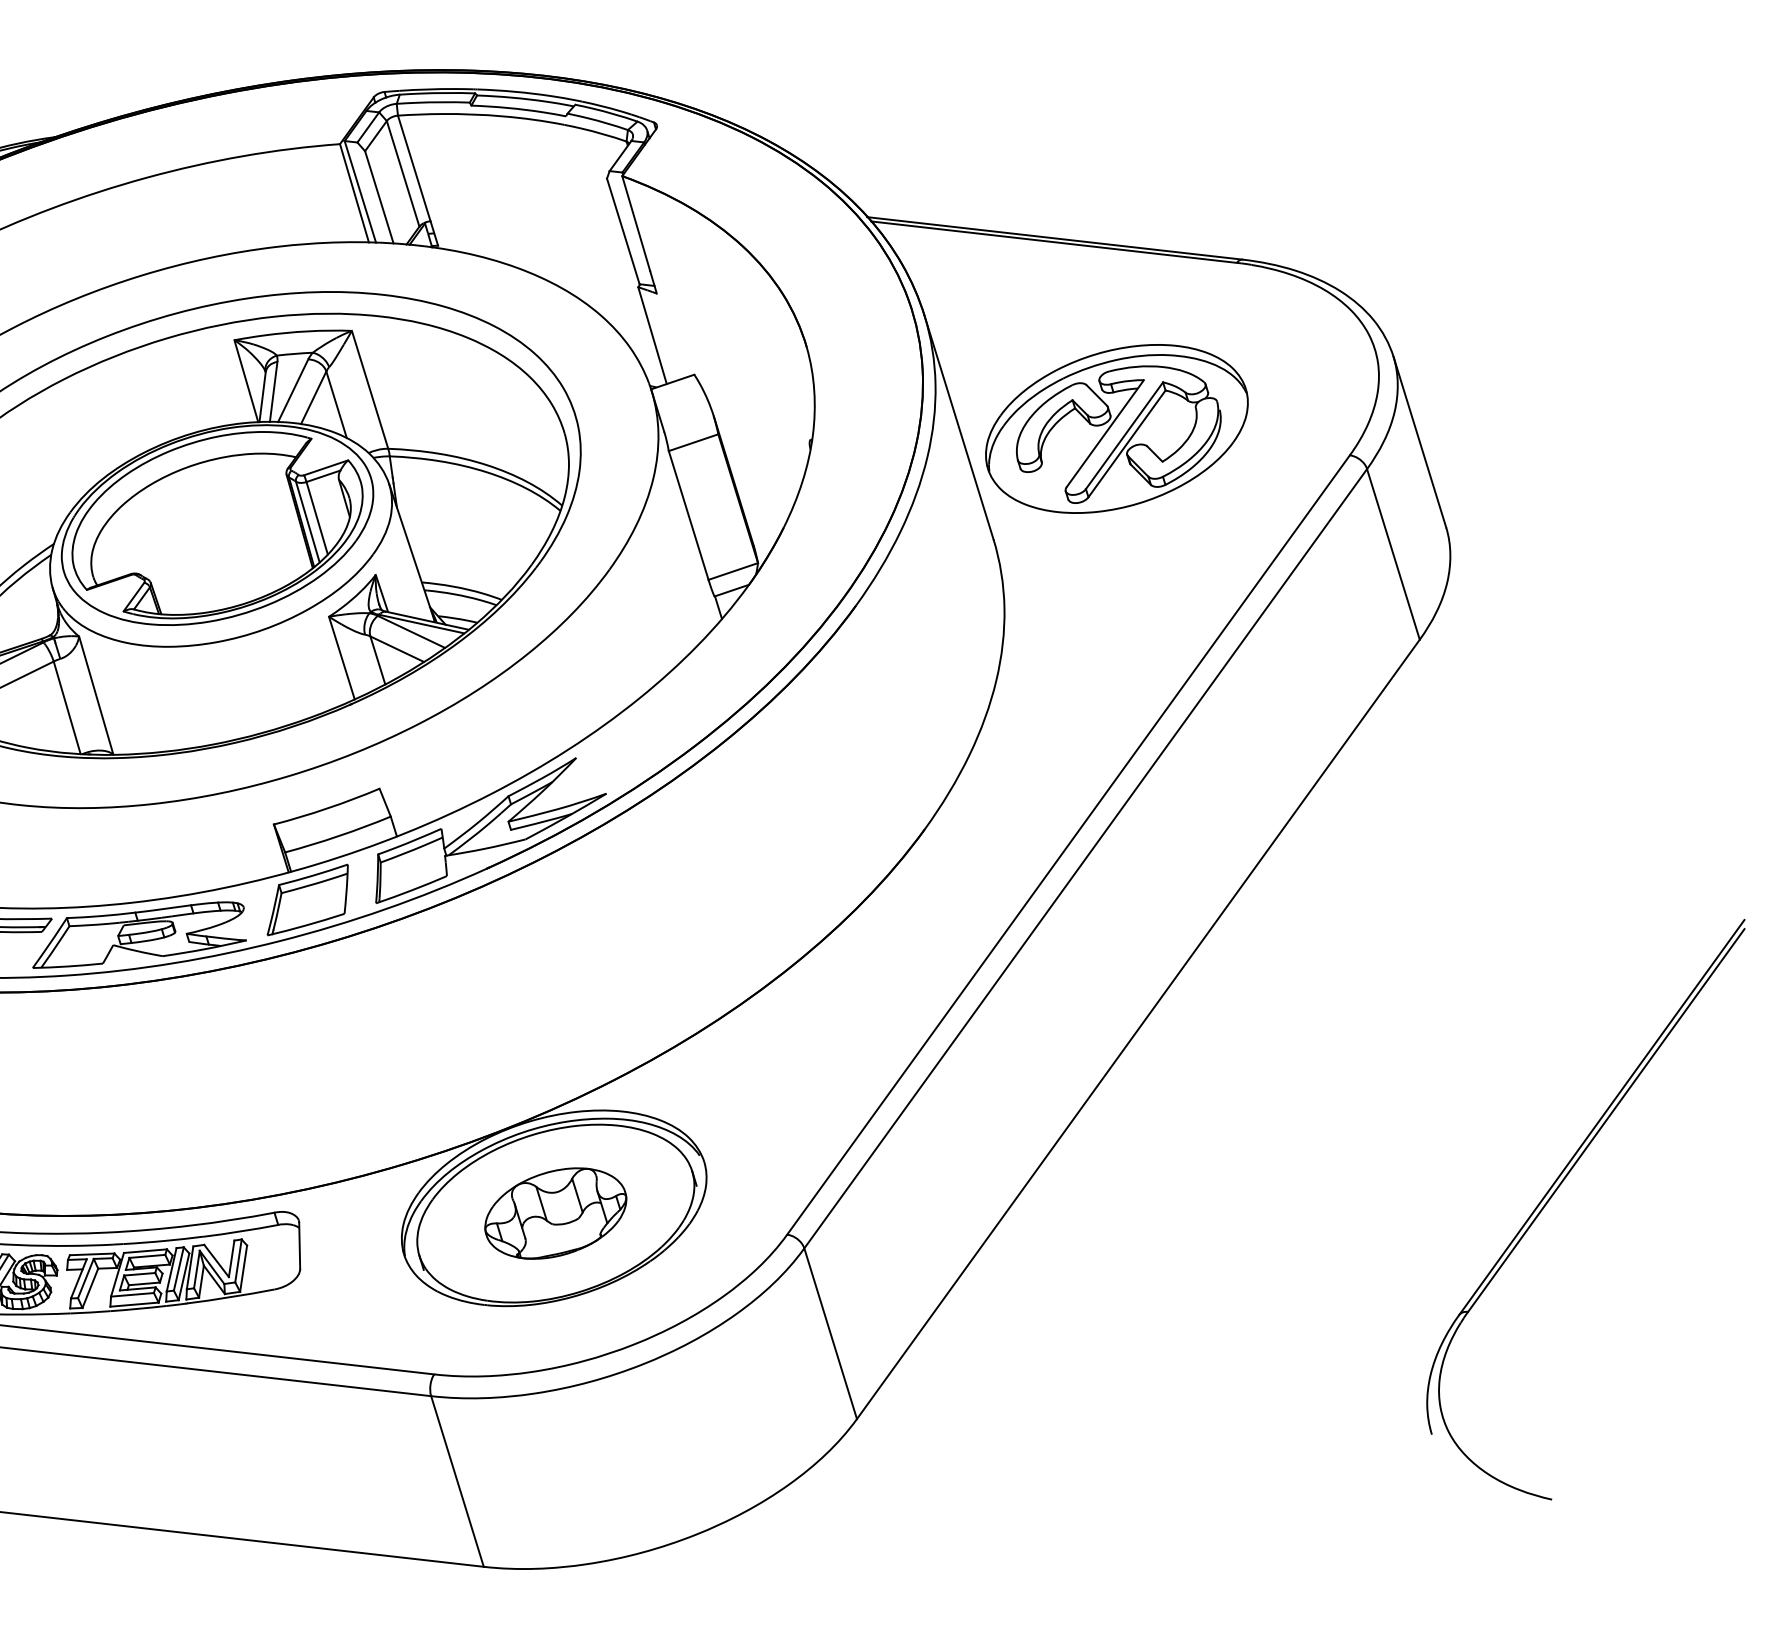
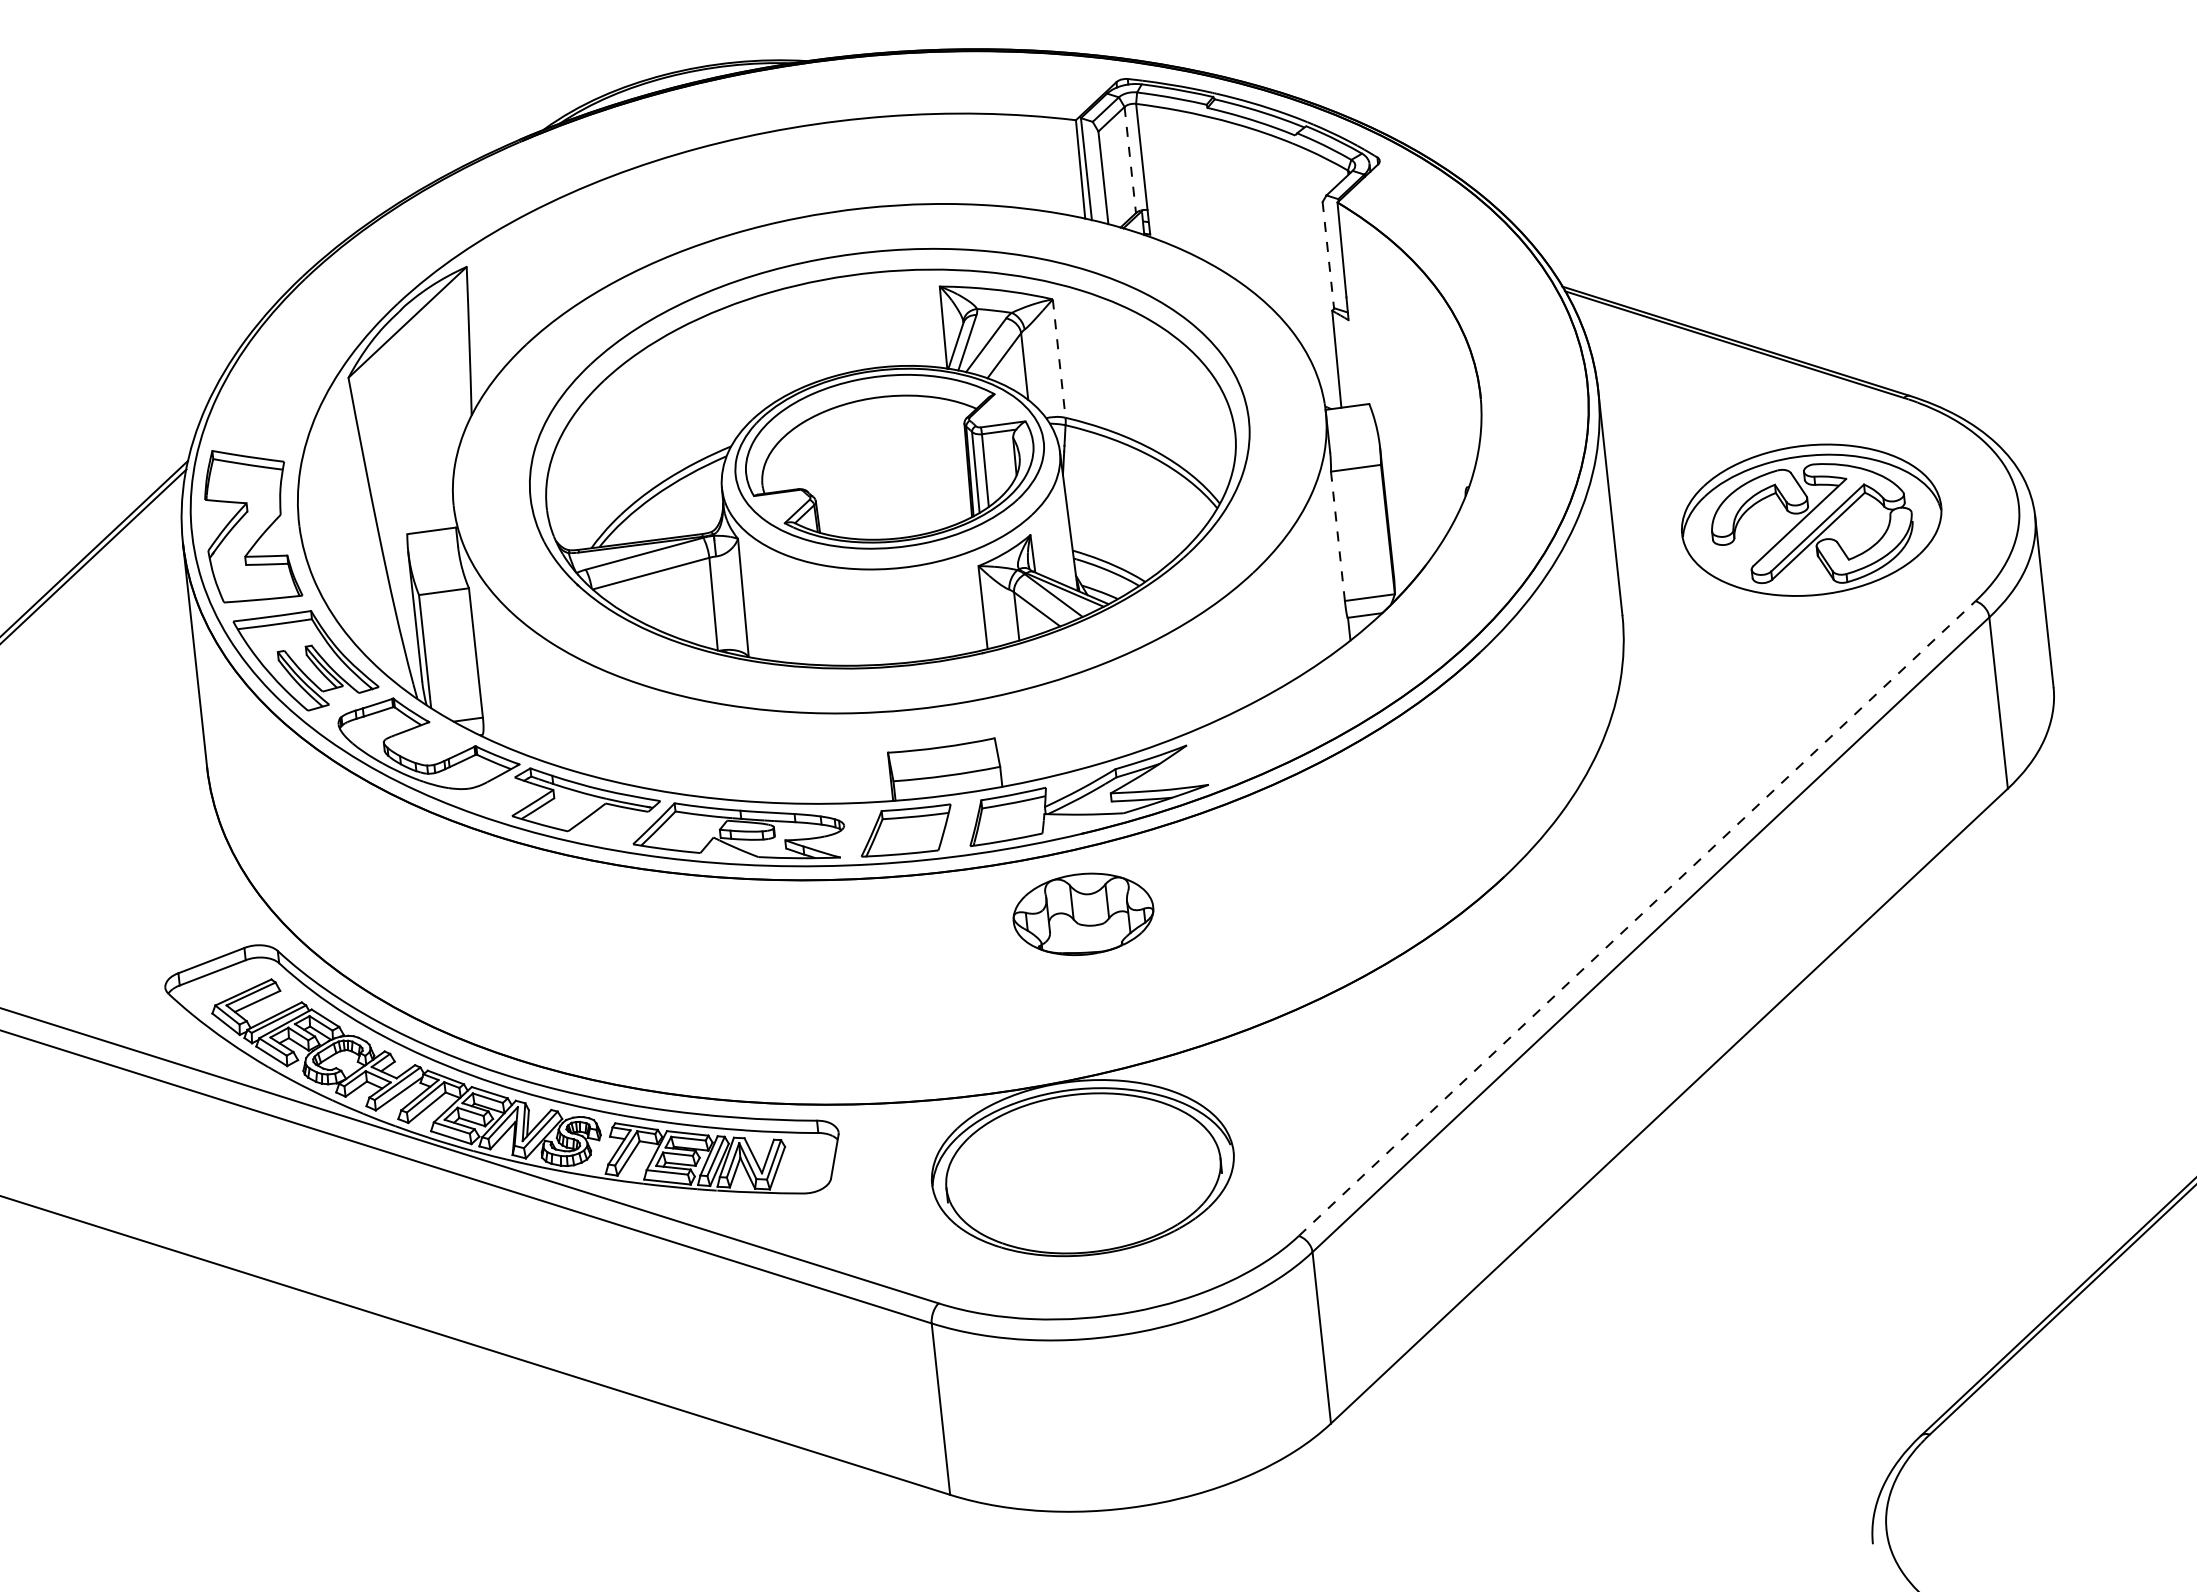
line: (403, 174) -> (1130, 160), solid -> dashed
line: (623, 231) -> (1328, 255), solid -> dashed
line: (370, 389) -> (1059, 358), solid -> dashed
part: (1116, 428) -> (1811, 519), moved
line: (689, 515) -> (1338, 536), solid -> dashed
line: (1068, 844) -> (1637, 918), solid -> dashed
part: (555, 1212) -> (1083, 913), moved

